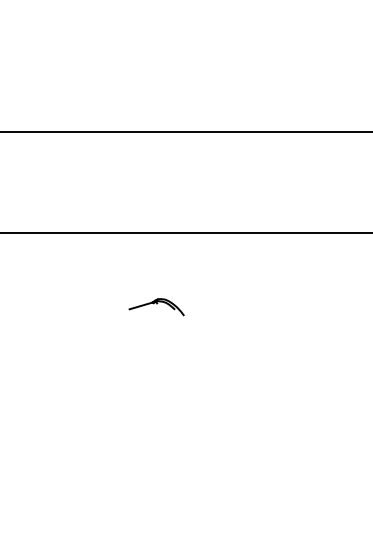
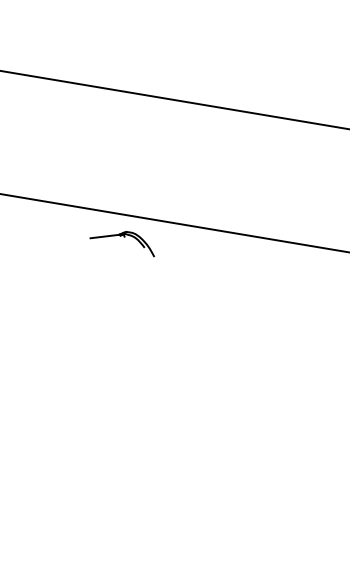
part: (156, 307) -> (122, 241), moved

